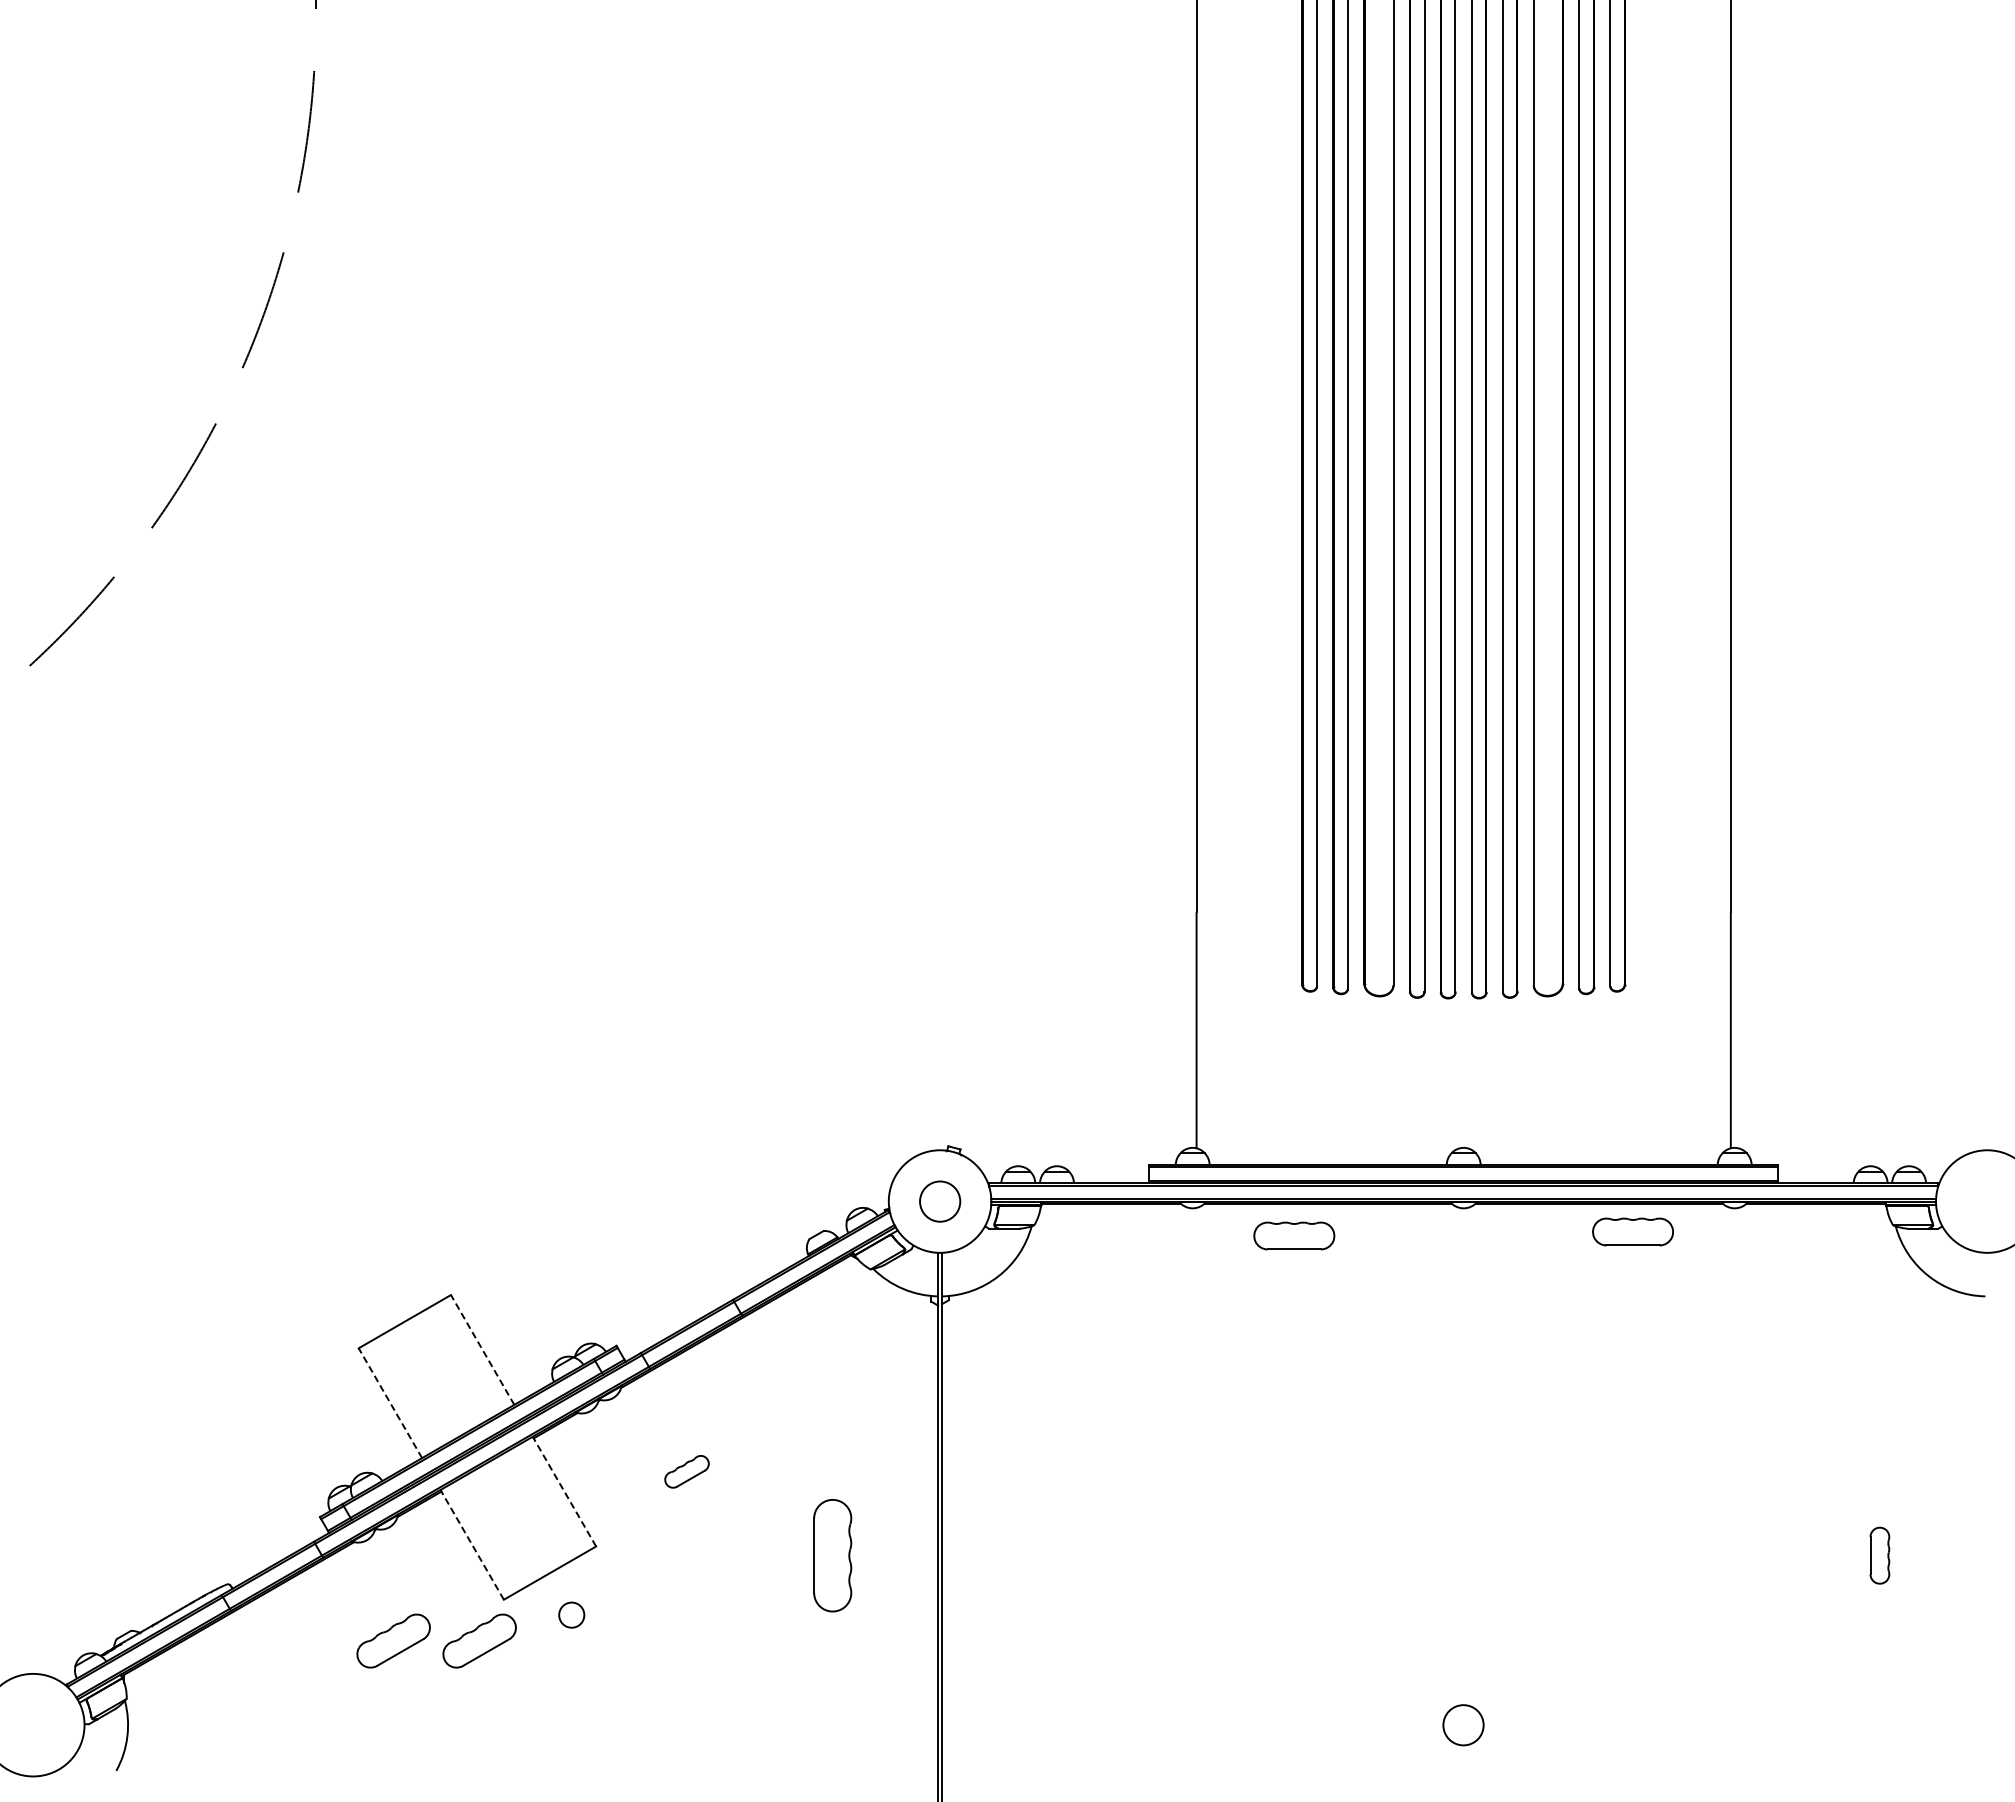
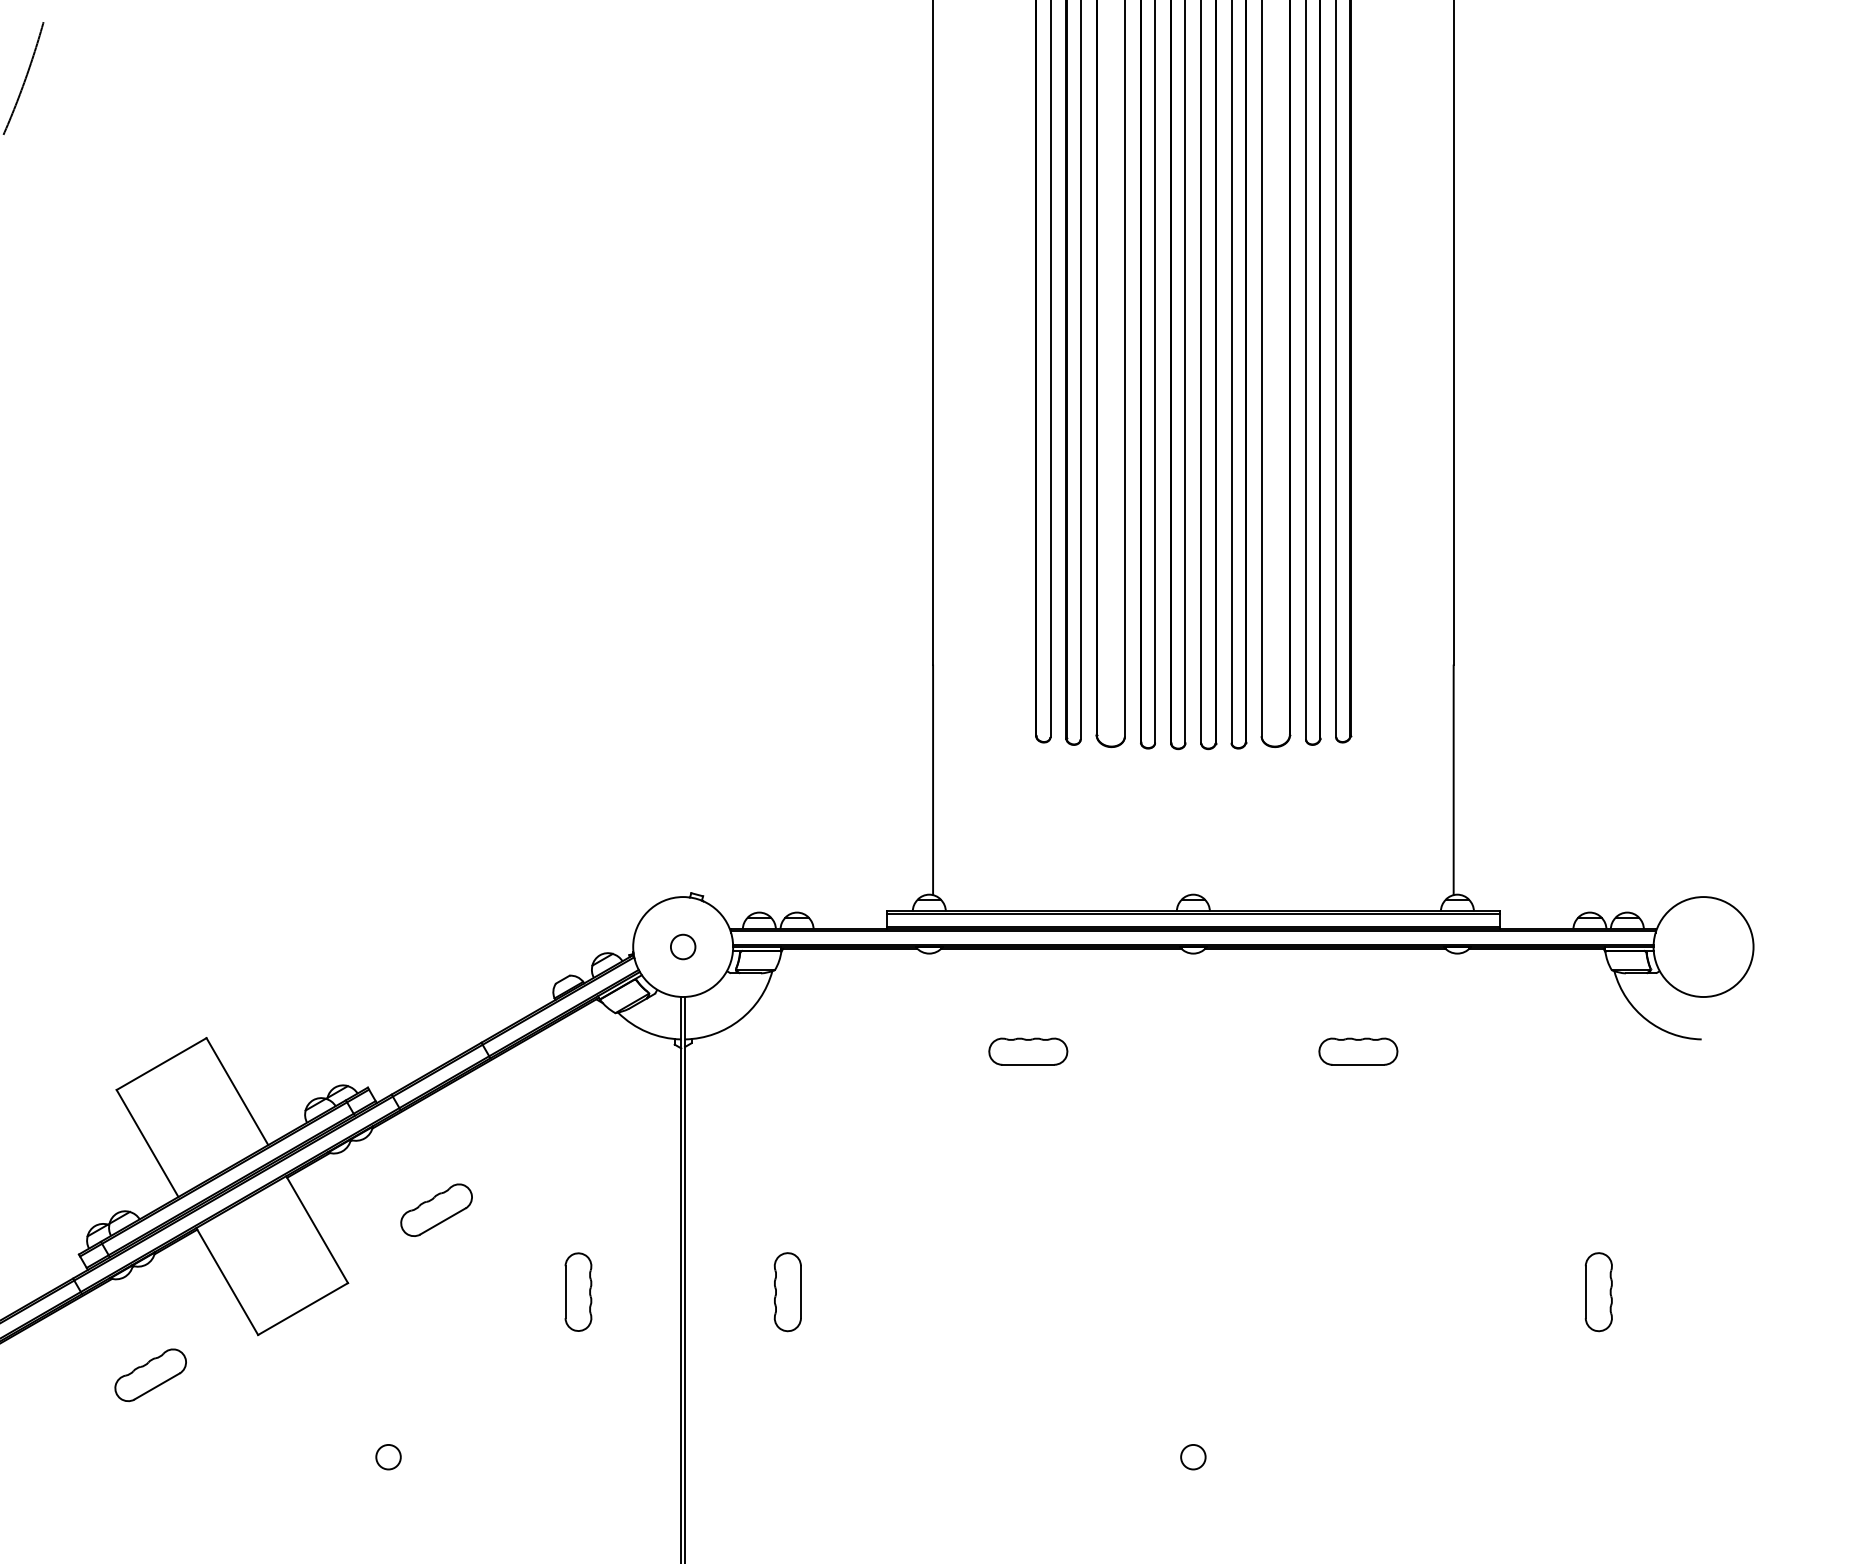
circle: (939, 1201) -> (682, 946), size x0.62
part: (1633, 1231) -> (1358, 1051), moved
part: (1294, 1235) -> (1028, 1051), moved
line: (482, 1349) -> (237, 1091), dashed -> solid
line: (390, 1402) -> (147, 1142), dashed -> solid
part: (686, 1471) -> (436, 1210), size x1.67
line: (564, 1491) -> (317, 1229), dashed -> solid
line: (471, 1544) -> (226, 1281), dashed -> solid
part: (832, 1555) -> (578, 1291), size x0.71
part: (1047, 1555) -> (787, 1291), added
part: (1879, 1555) -> (1598, 1291), size x1.43
circle: (571, 1614) -> (388, 1456), moved
part: (479, 1640) -> (234, 1374), removed
circle: (1463, 1724) -> (1193, 1456), size x0.62

